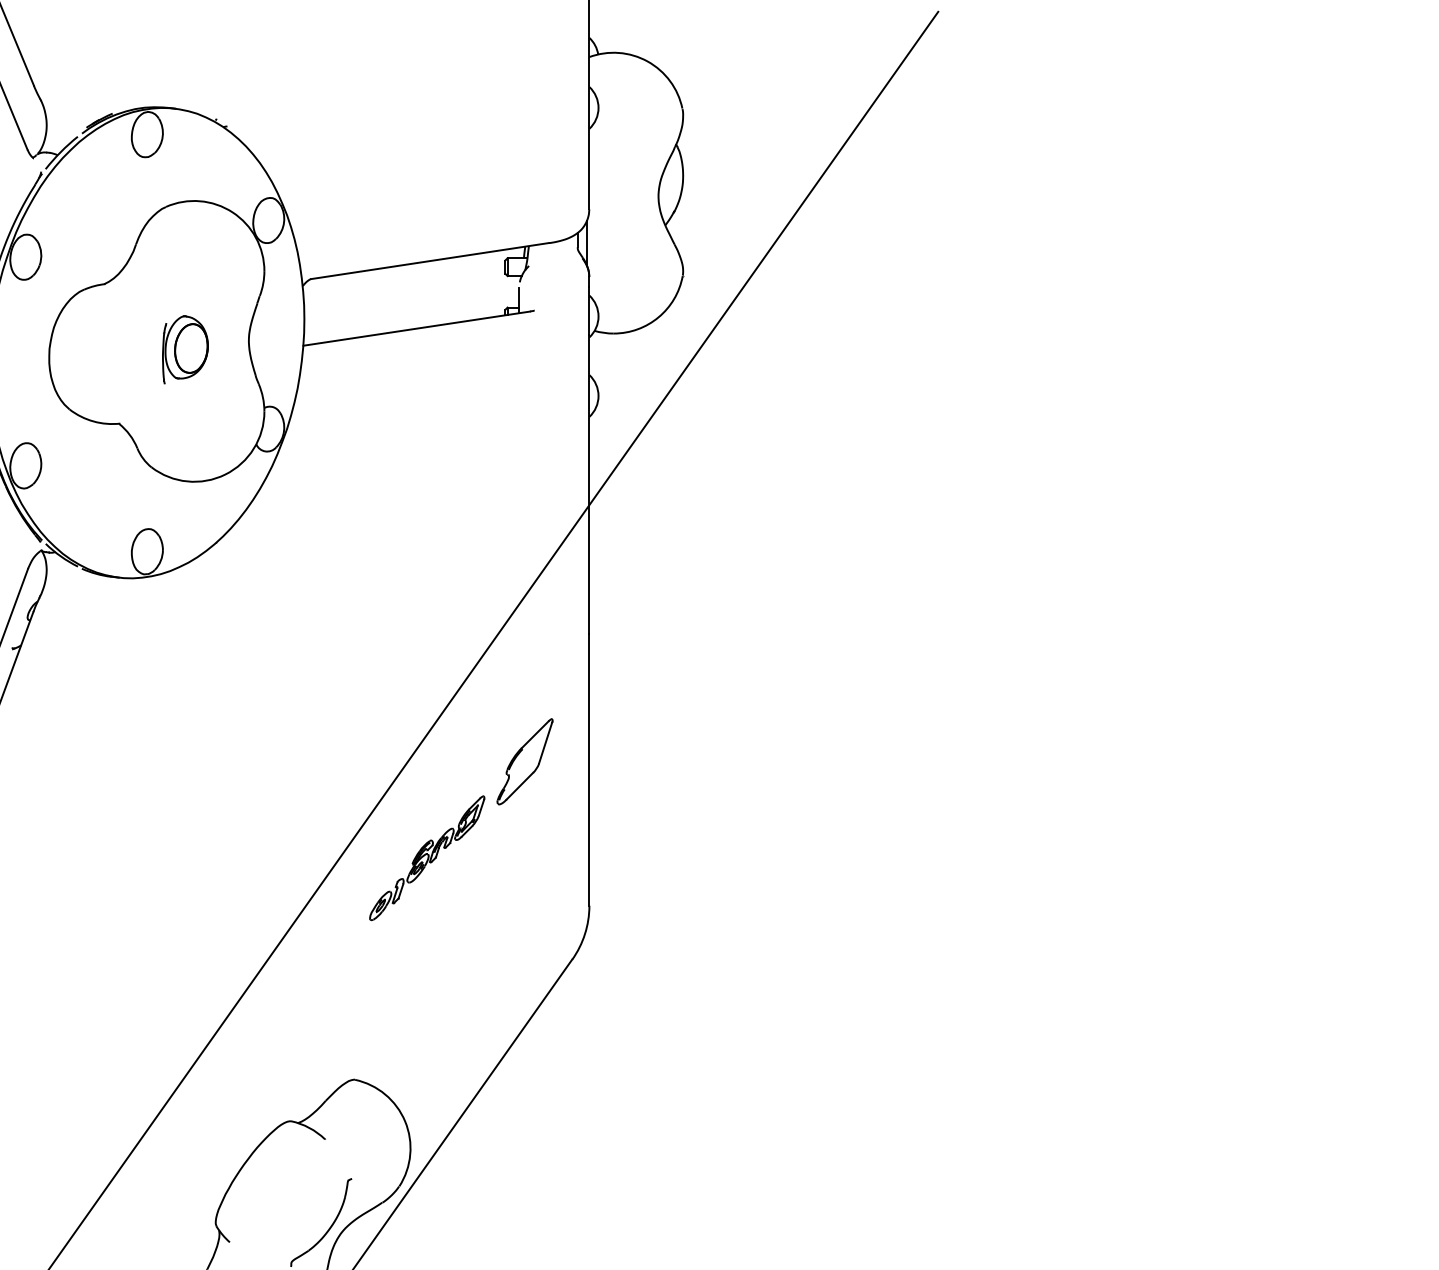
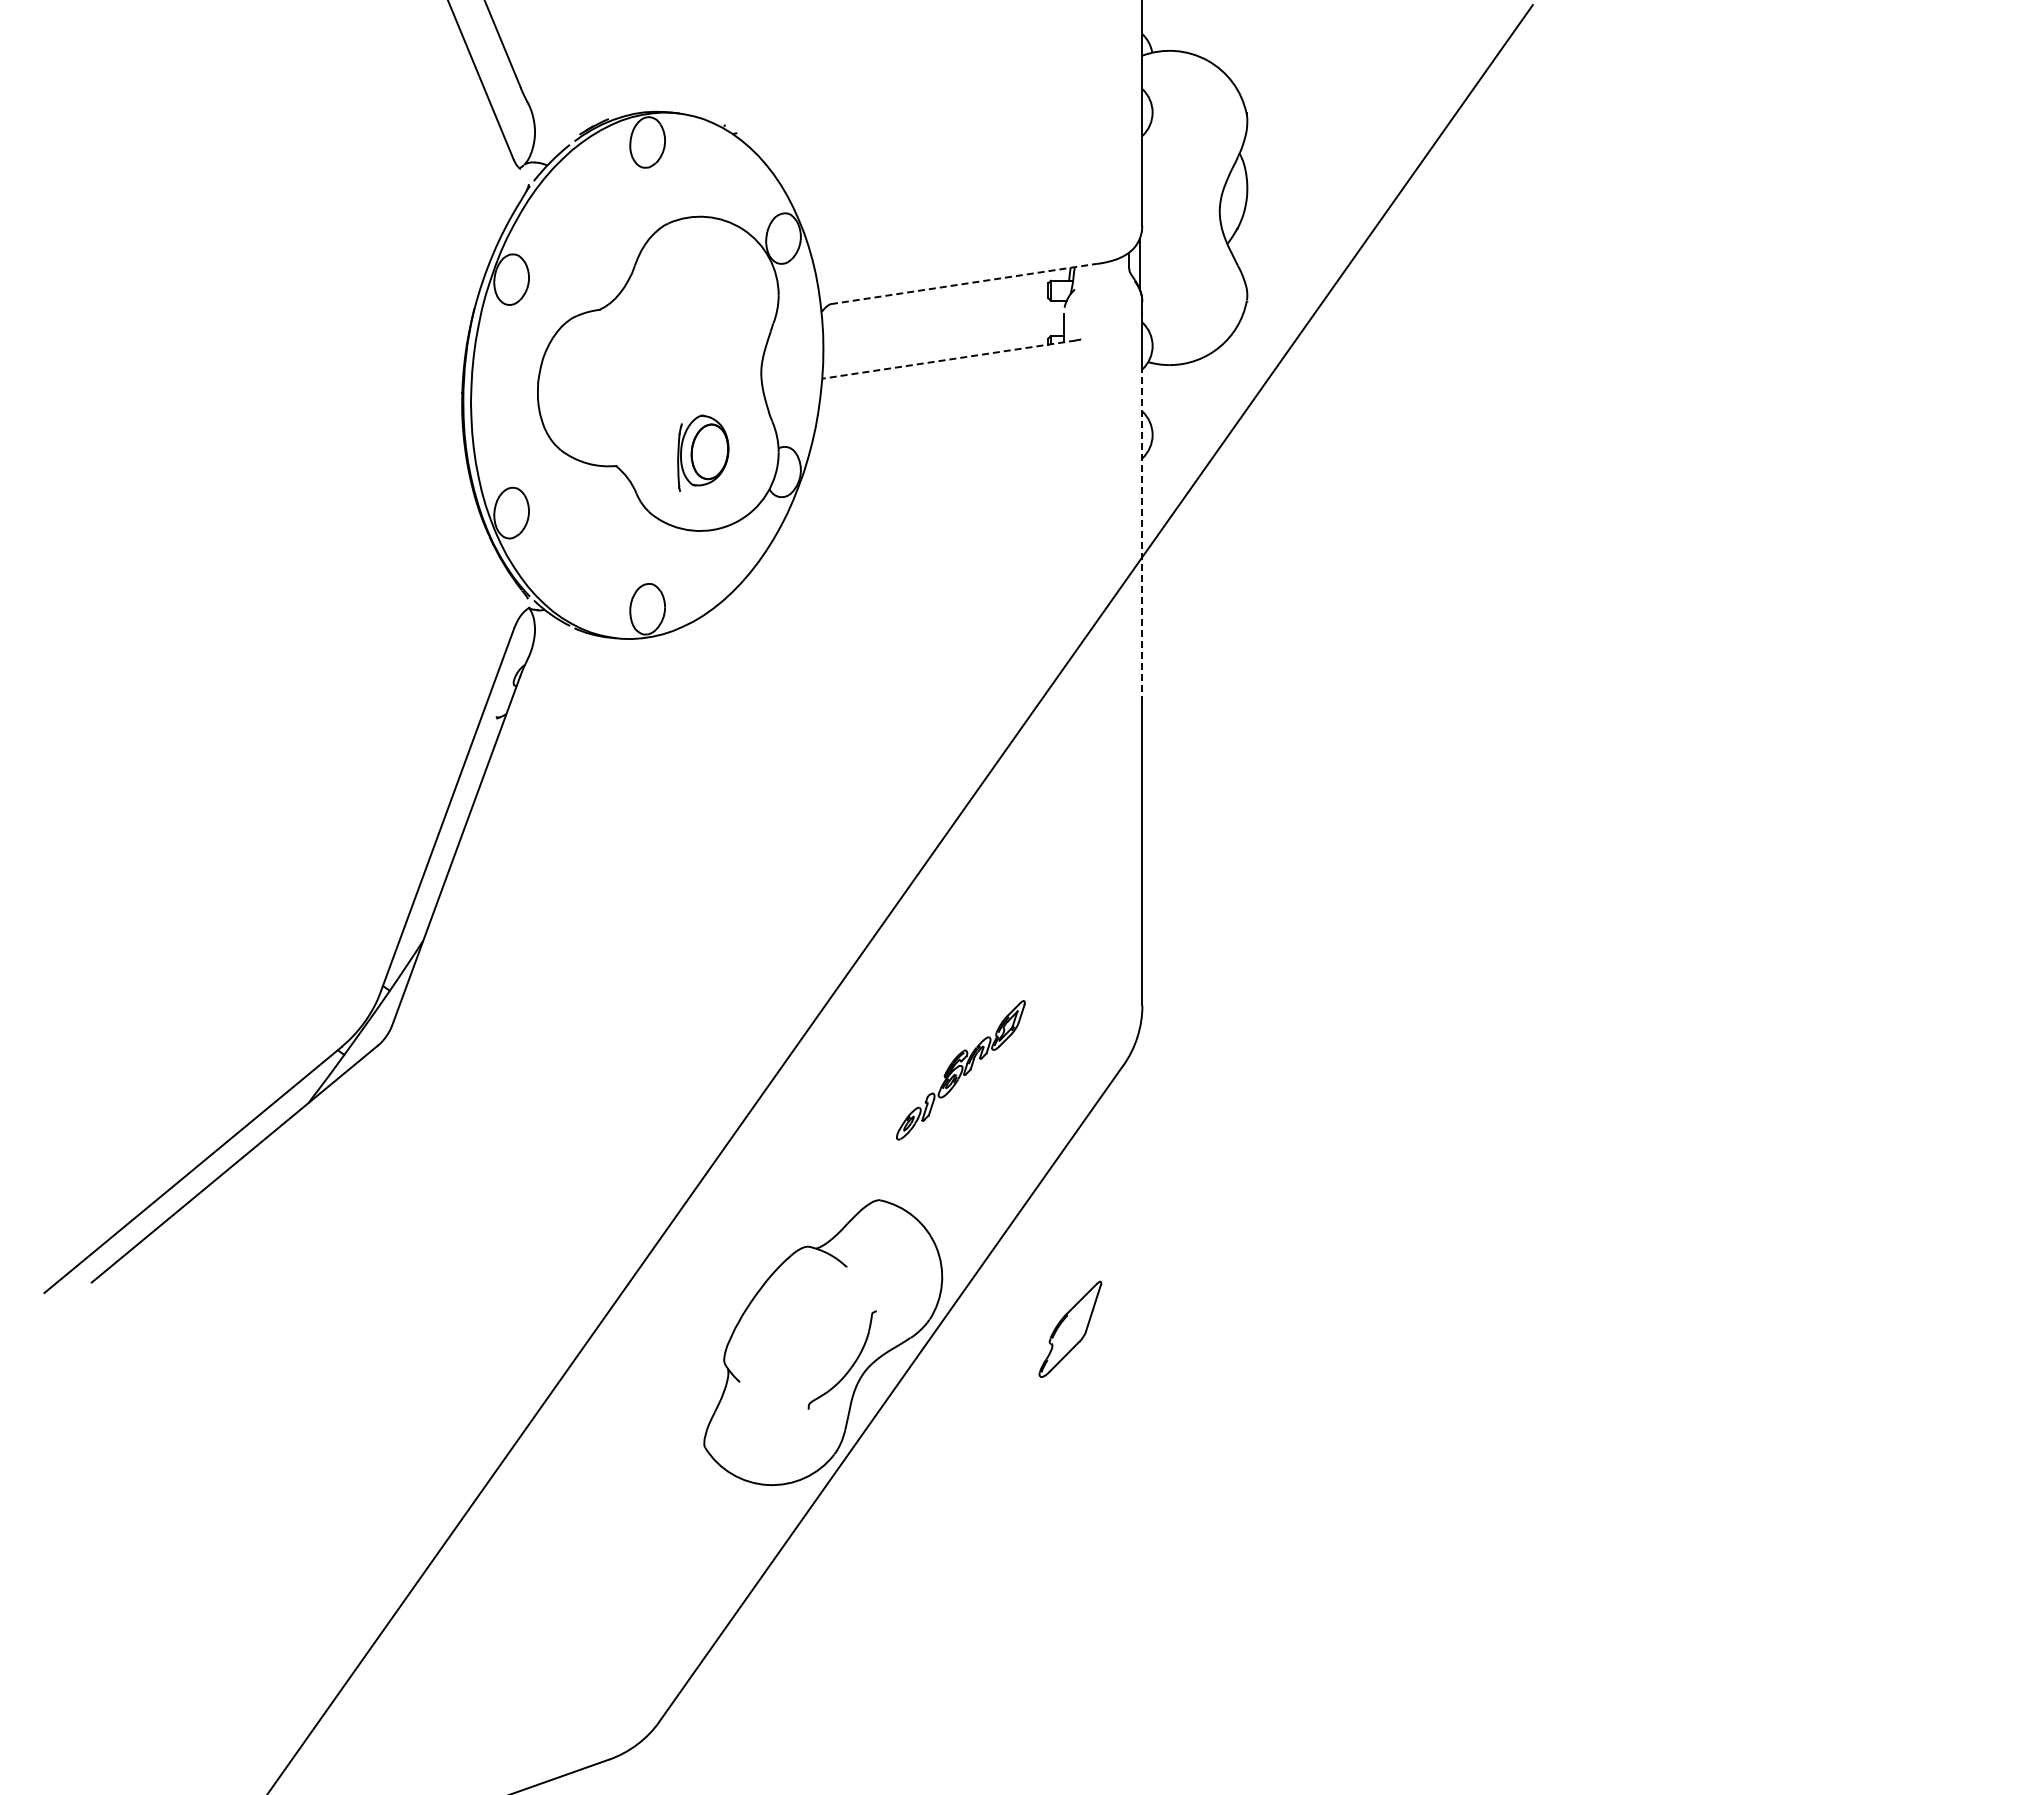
line: (430, 260) -> (964, 283), solid -> dashed
line: (416, 328) -> (948, 359), solid -> dashed
part: (185, 349) -> (703, 452), moved
line: (589, 484) -> (1142, 533), solid -> dashed
part: (525, 761) -> (1070, 1328), moved
part: (426, 858) -> (960, 1070), moved

